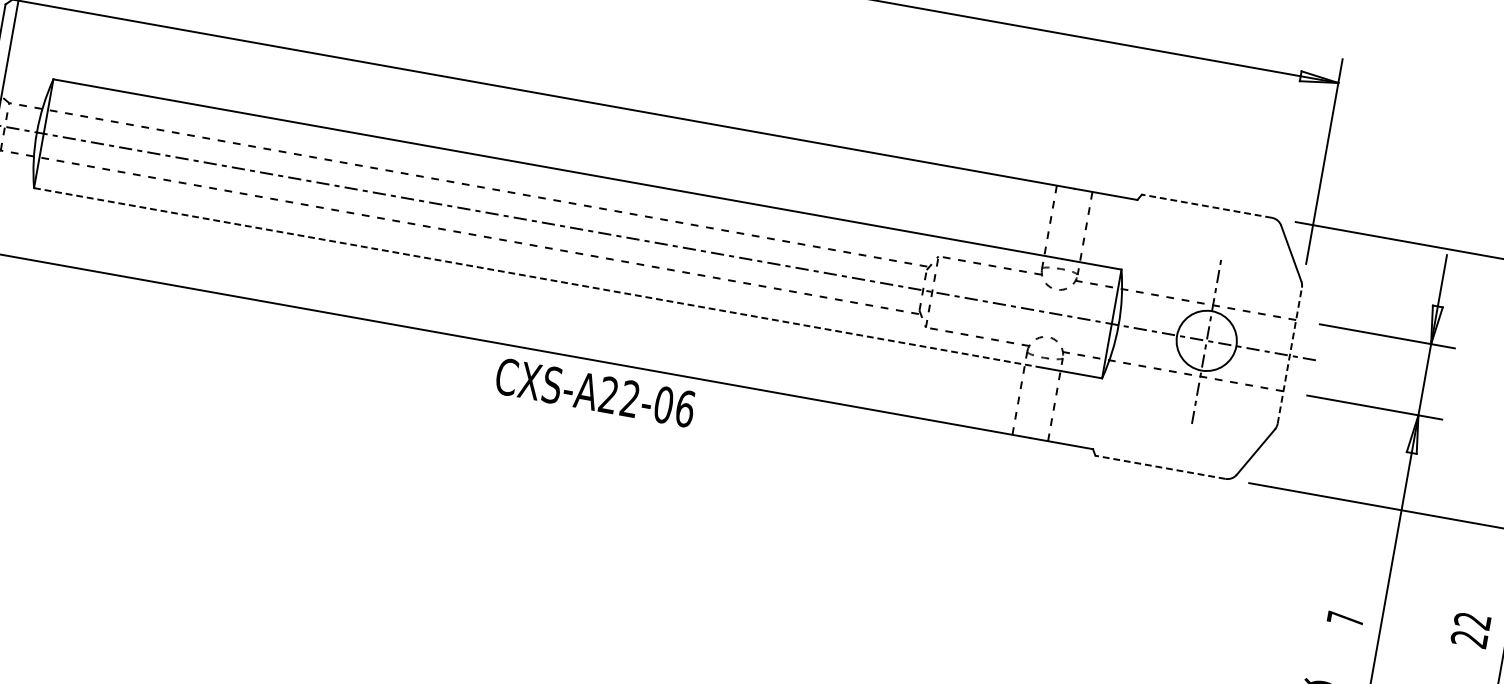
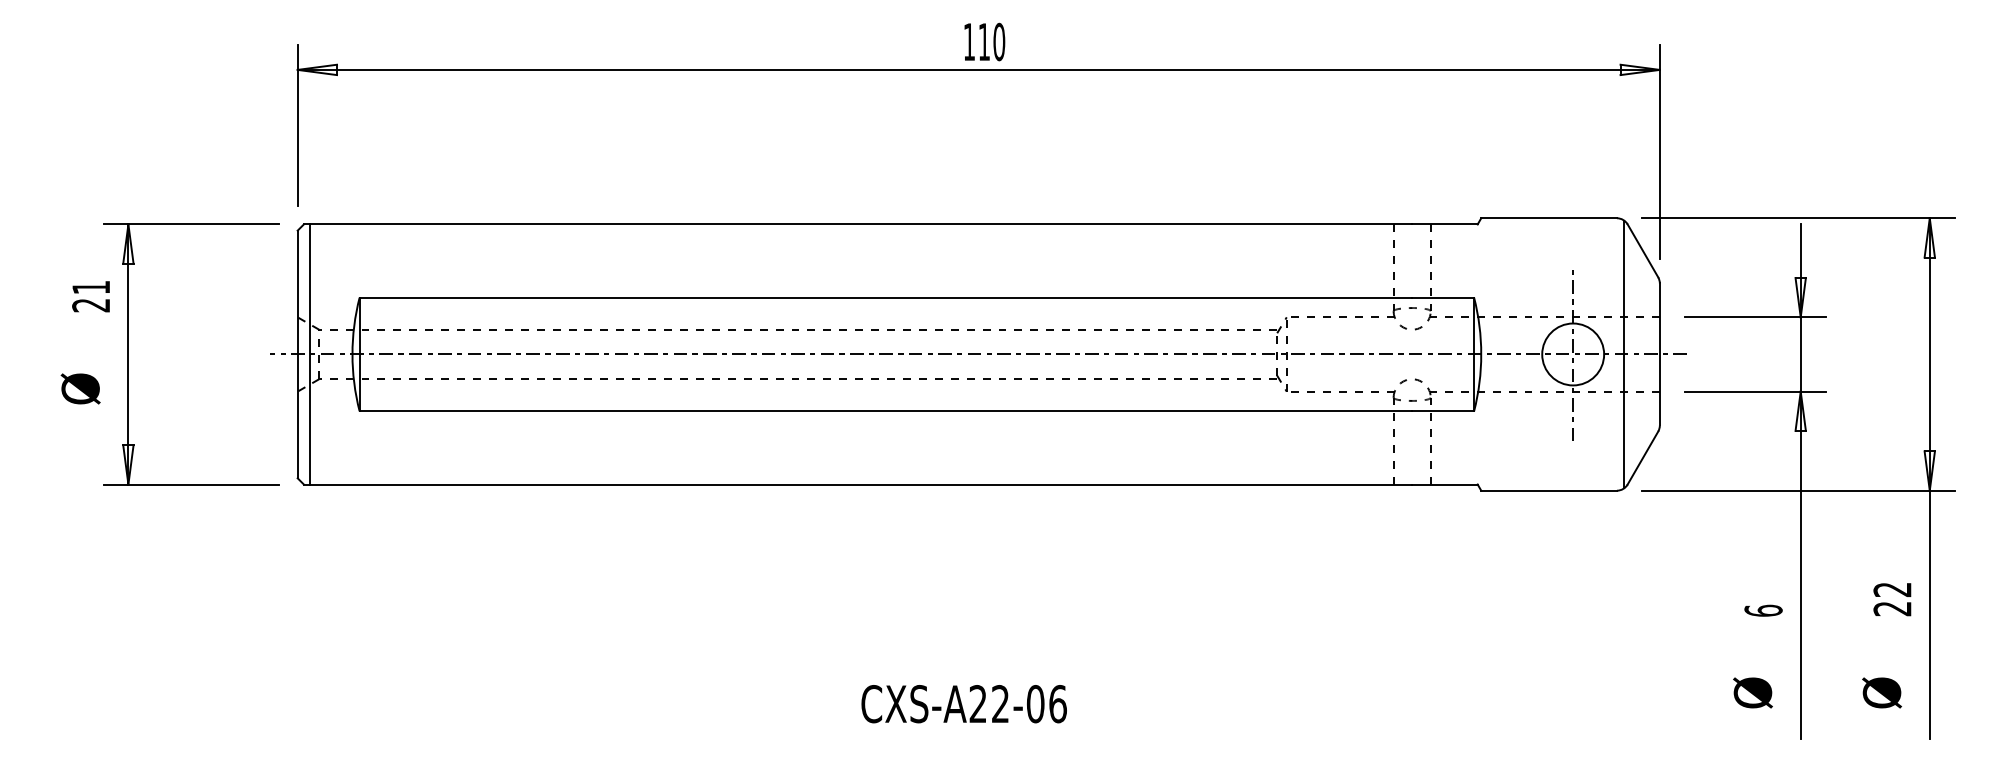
line: (1207, 206) -> (1549, 218), dashed -> solid
line: (538, 278) -> (886, 411), dashed -> solid
line: (1255, 349) -> (1624, 354), added
line: (1289, 355) -> (1659, 354), dashed -> solid
text: (594, 393) -> (963, 704), moved
line: (1160, 467) -> (1549, 490), dashed -> solid
text: (1345, 618) -> (1763, 610), 7 -> 6

